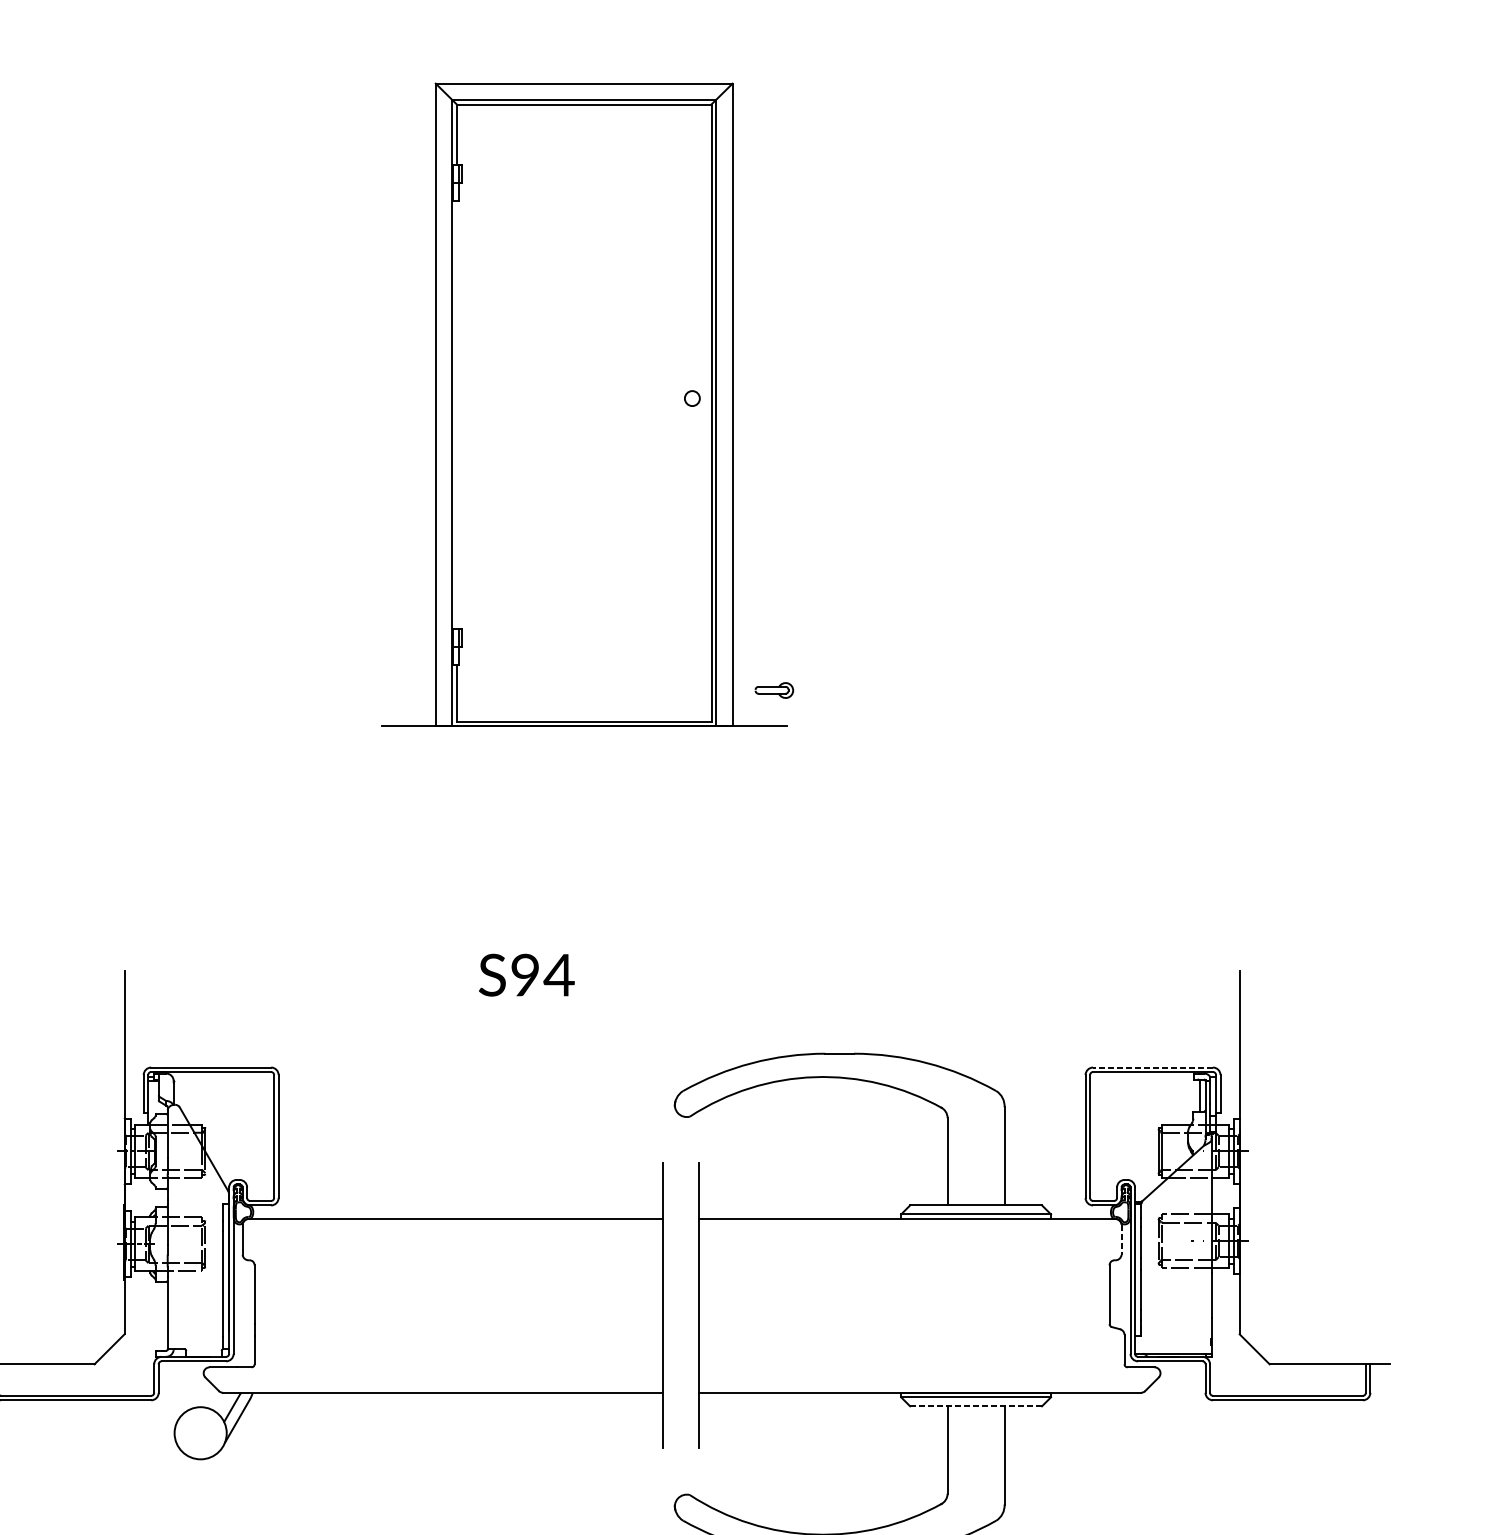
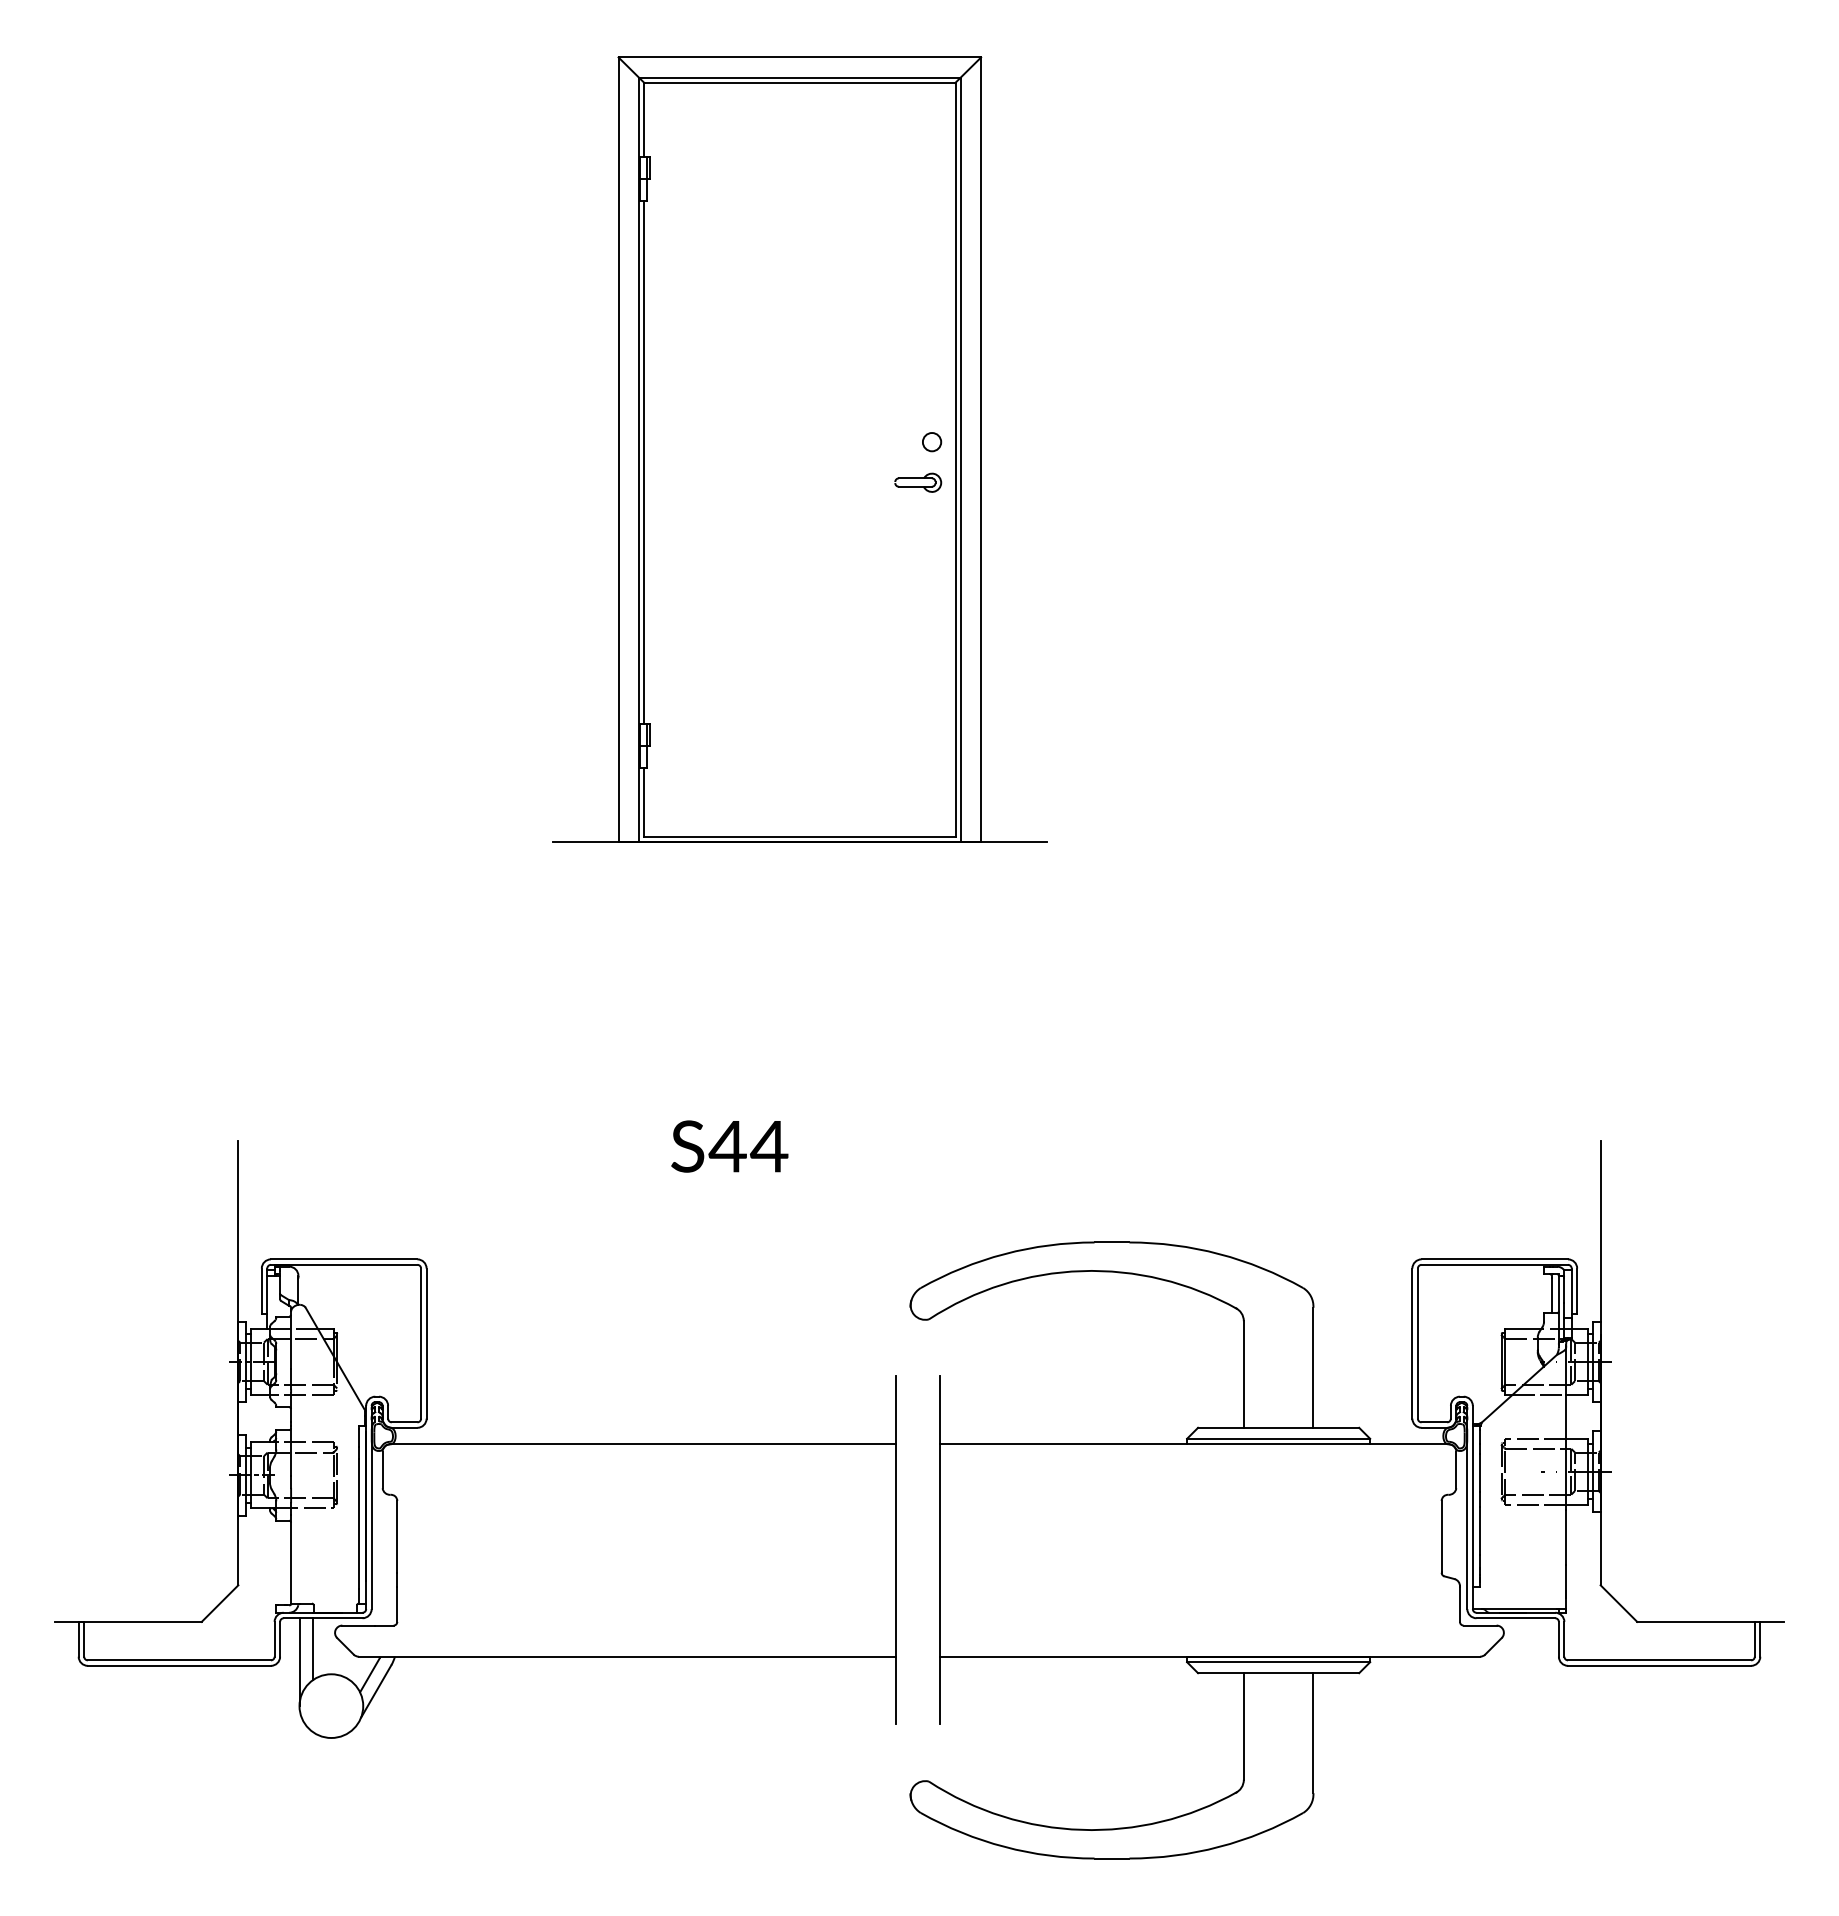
line: (456, 415) -> (644, 462), added
part: (774, 690) -> (918, 482), moved
text: (524, 975) -> (727, 1146), S94 -> S44
line: (1152, 1067) -> (1494, 1259), dashed -> solid
line: (1121, 1240) -> (1456, 1470), dashed -> solid
line: (186, 1386) -> (313, 1649), added
line: (174, 1397) -> (299, 1662), added
line: (975, 1406) -> (1278, 1673), dashed -> solid

